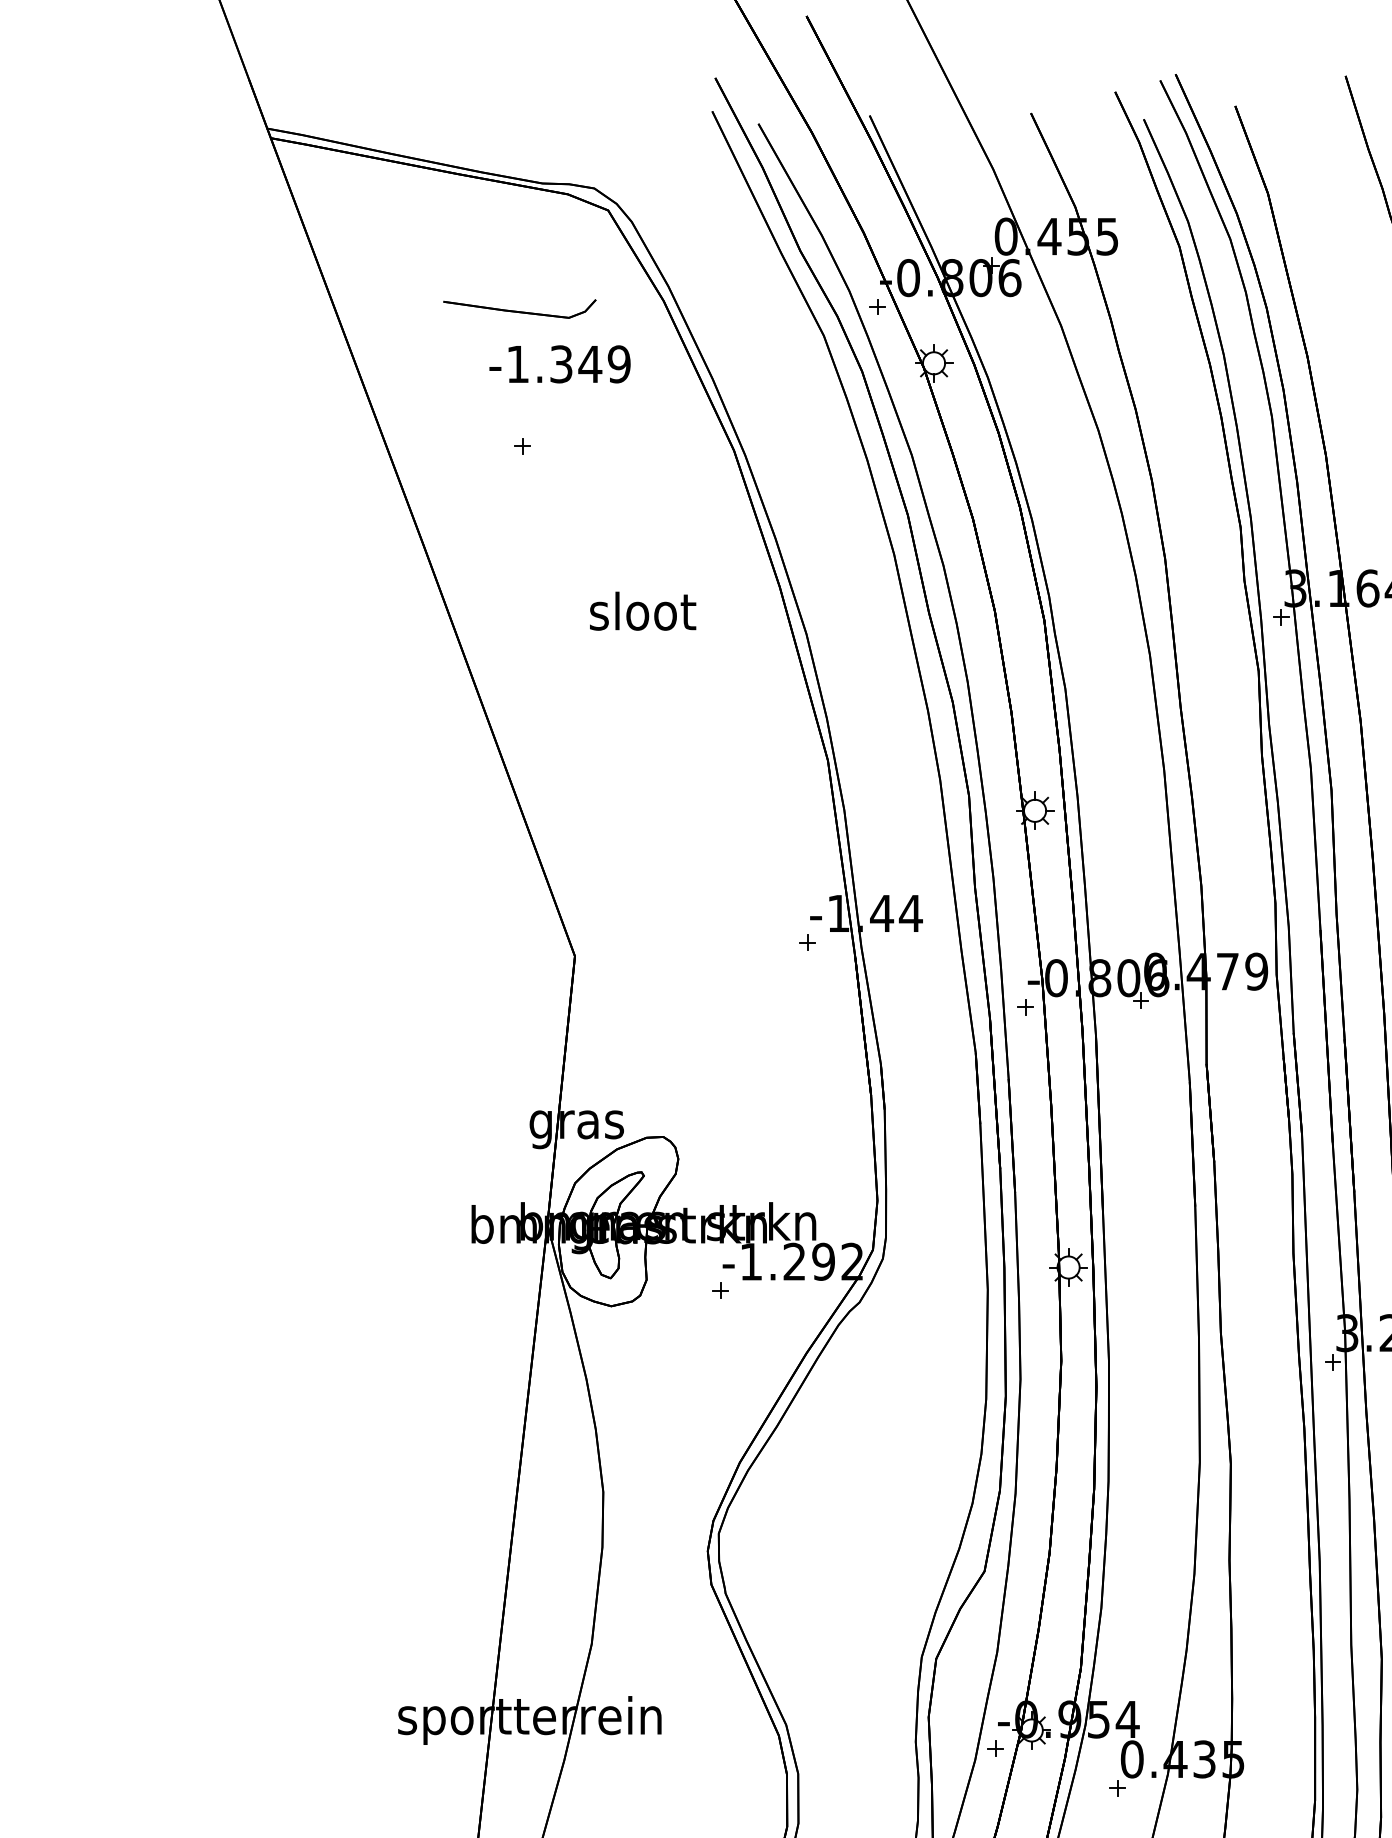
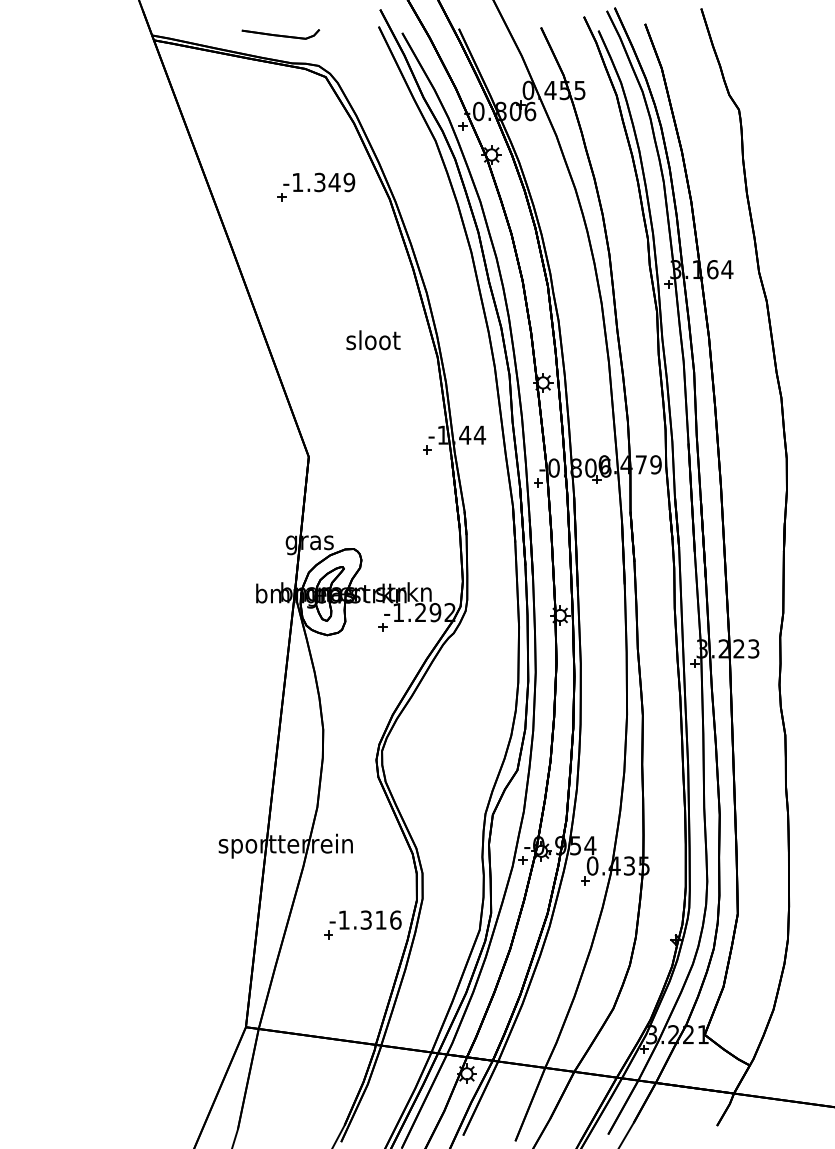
part: (519, 309) -> (280, 34), moved
text: (560, 364) -> (319, 182), moved
text: (643, 611) -> (373, 340), moved

